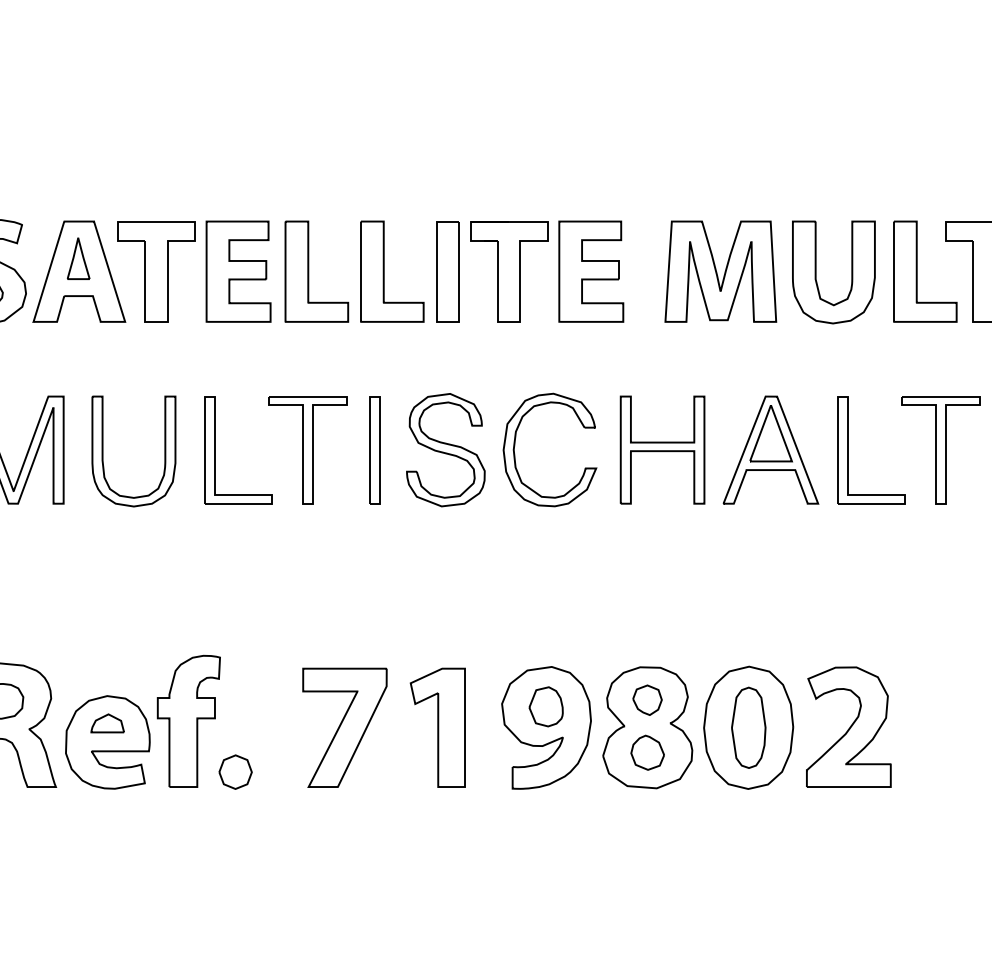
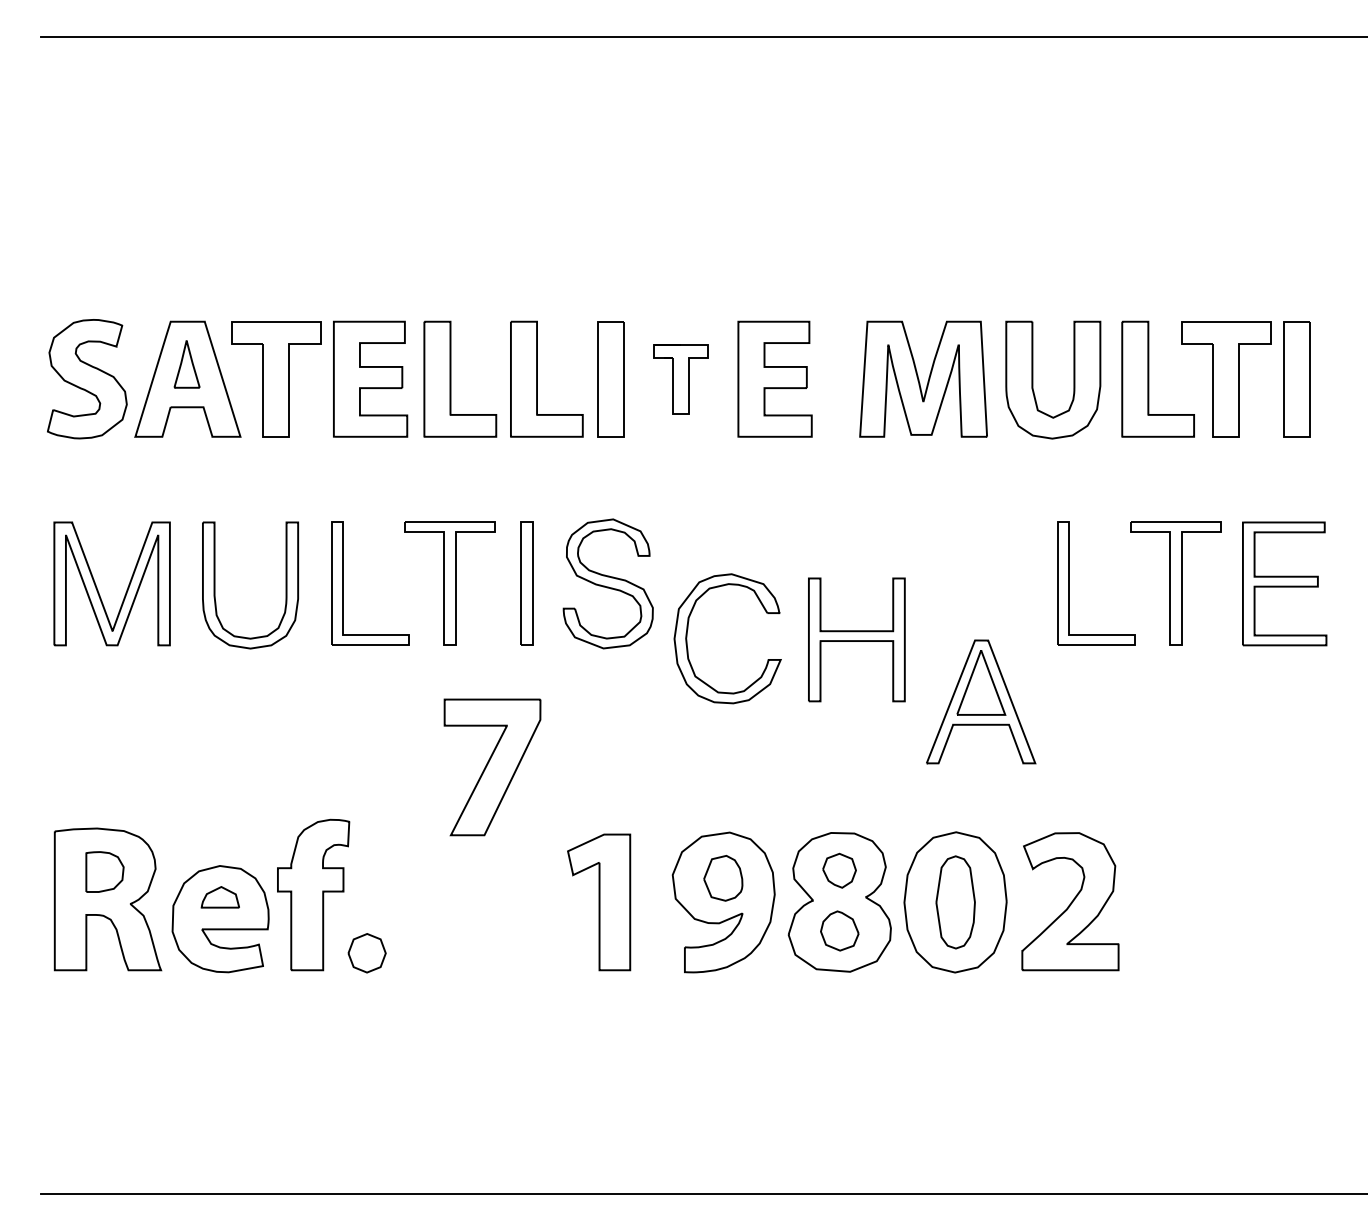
part: (508, 271) -> (680, 379), size x0.6
part: (514, 449) -> (687, 638), moved
part: (662, 449) -> (856, 639), moved
part: (771, 449) -> (981, 701), moved
part: (344, 727) -> (492, 767), moved

